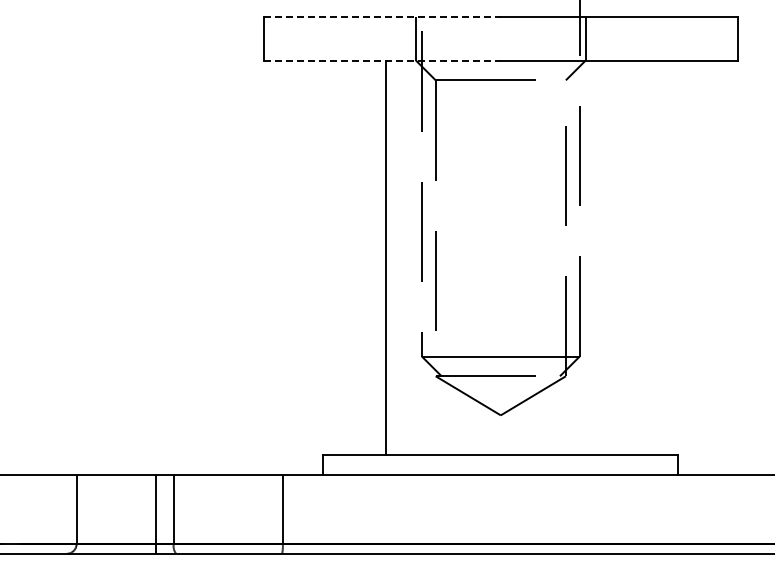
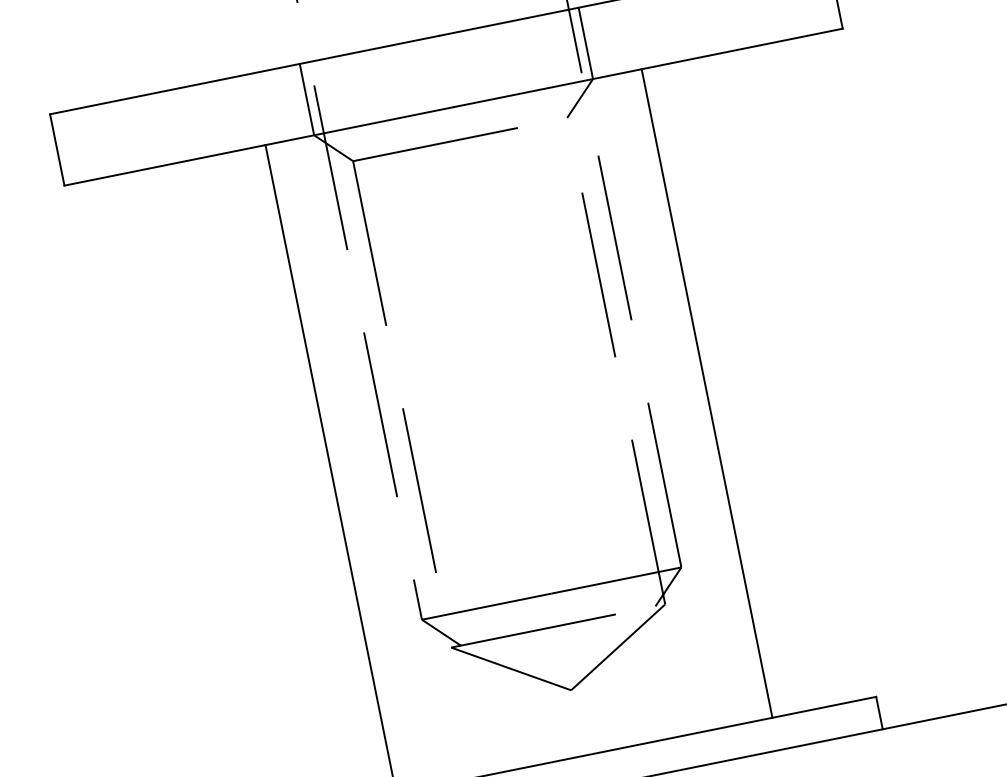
line: (382, 17) -> (244, 75), dashed -> solid
line: (382, 60) -> (259, 146), dashed -> solid
line: (615, 257) -> (707, 392), added

